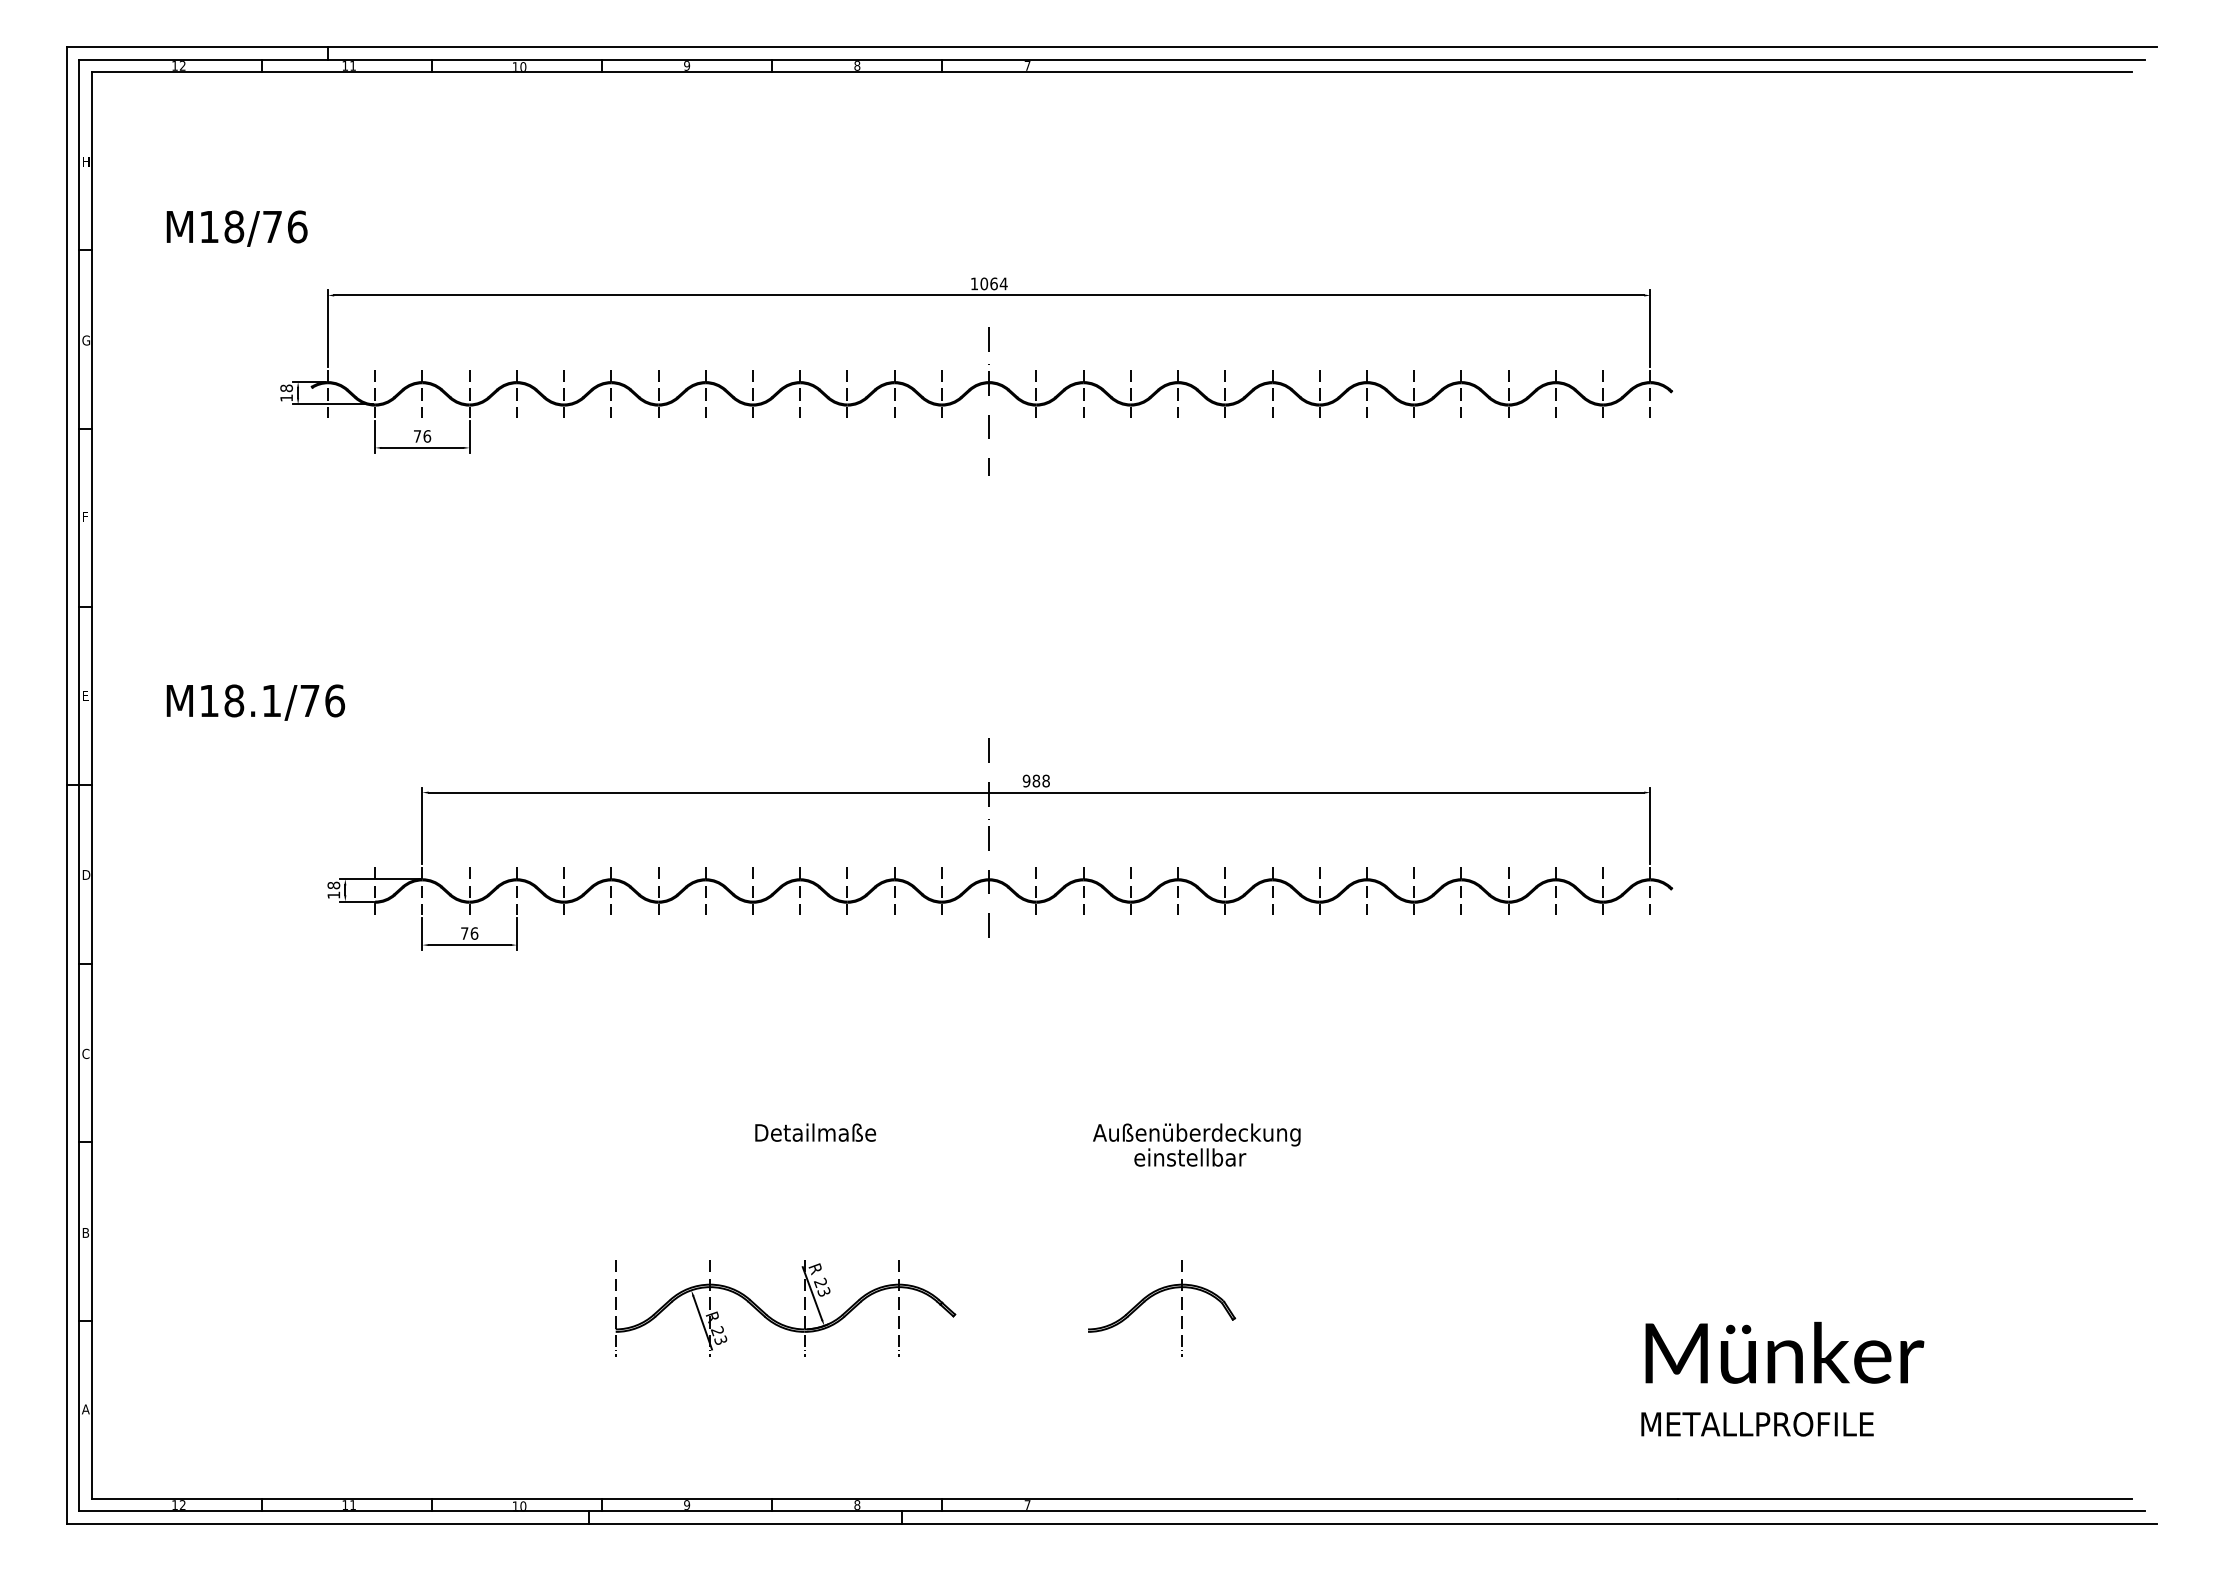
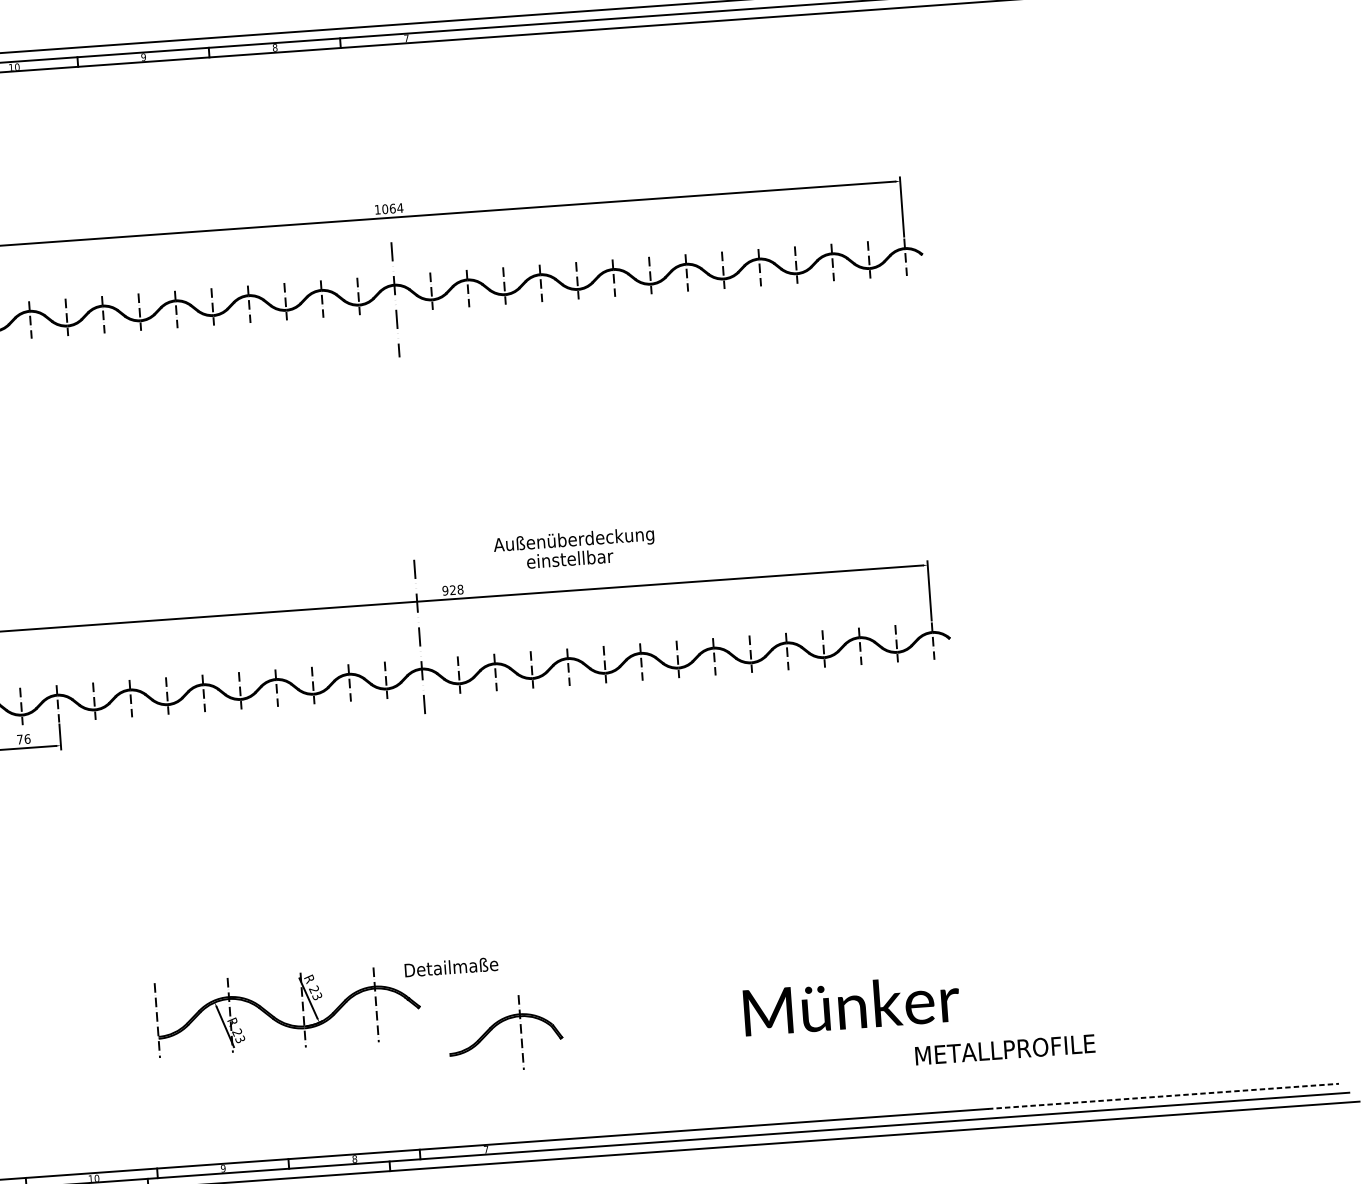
text: (1036, 780) -> (453, 589), 988 -> 928
text: (815, 1132) -> (451, 967), moved
text: (1196, 1144) -> (574, 548), moved
part: (1153, 1296) -> (498, 1025), moved
text: (1784, 1352) -> (851, 1005), moved
text: (1757, 1424) -> (1005, 1049), moved
line: (1905, 1498) -> (1163, 1096), solid -> dashed

